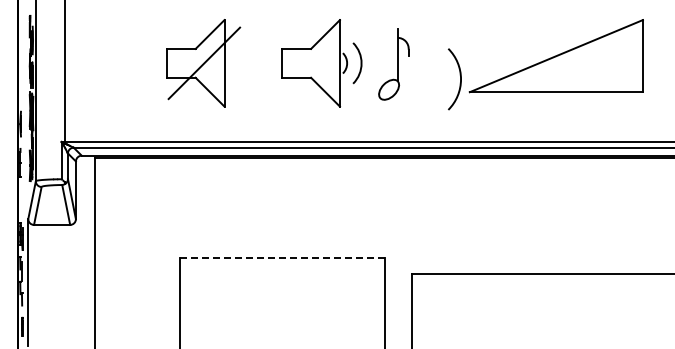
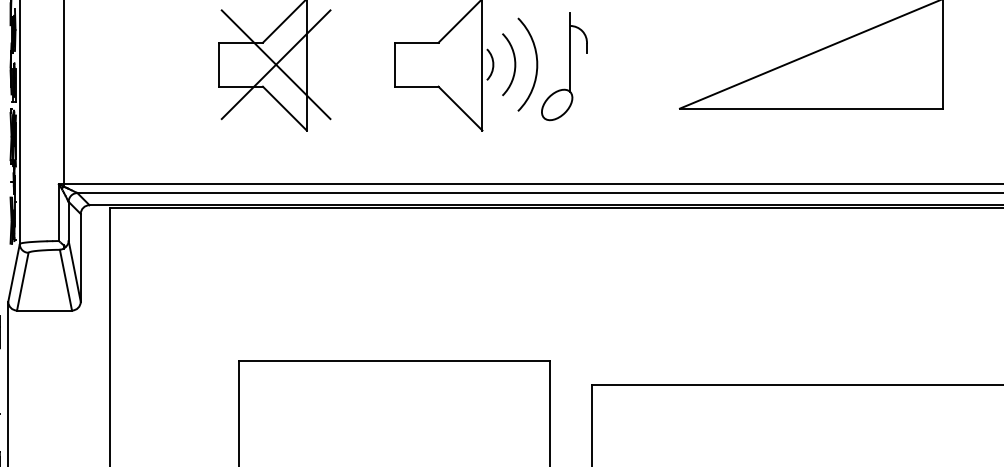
line: (204, 63) -> (276, 64), added
arc: (460, 79) -> (536, 64), moved
line: (282, 258) -> (395, 361), dashed -> solid

